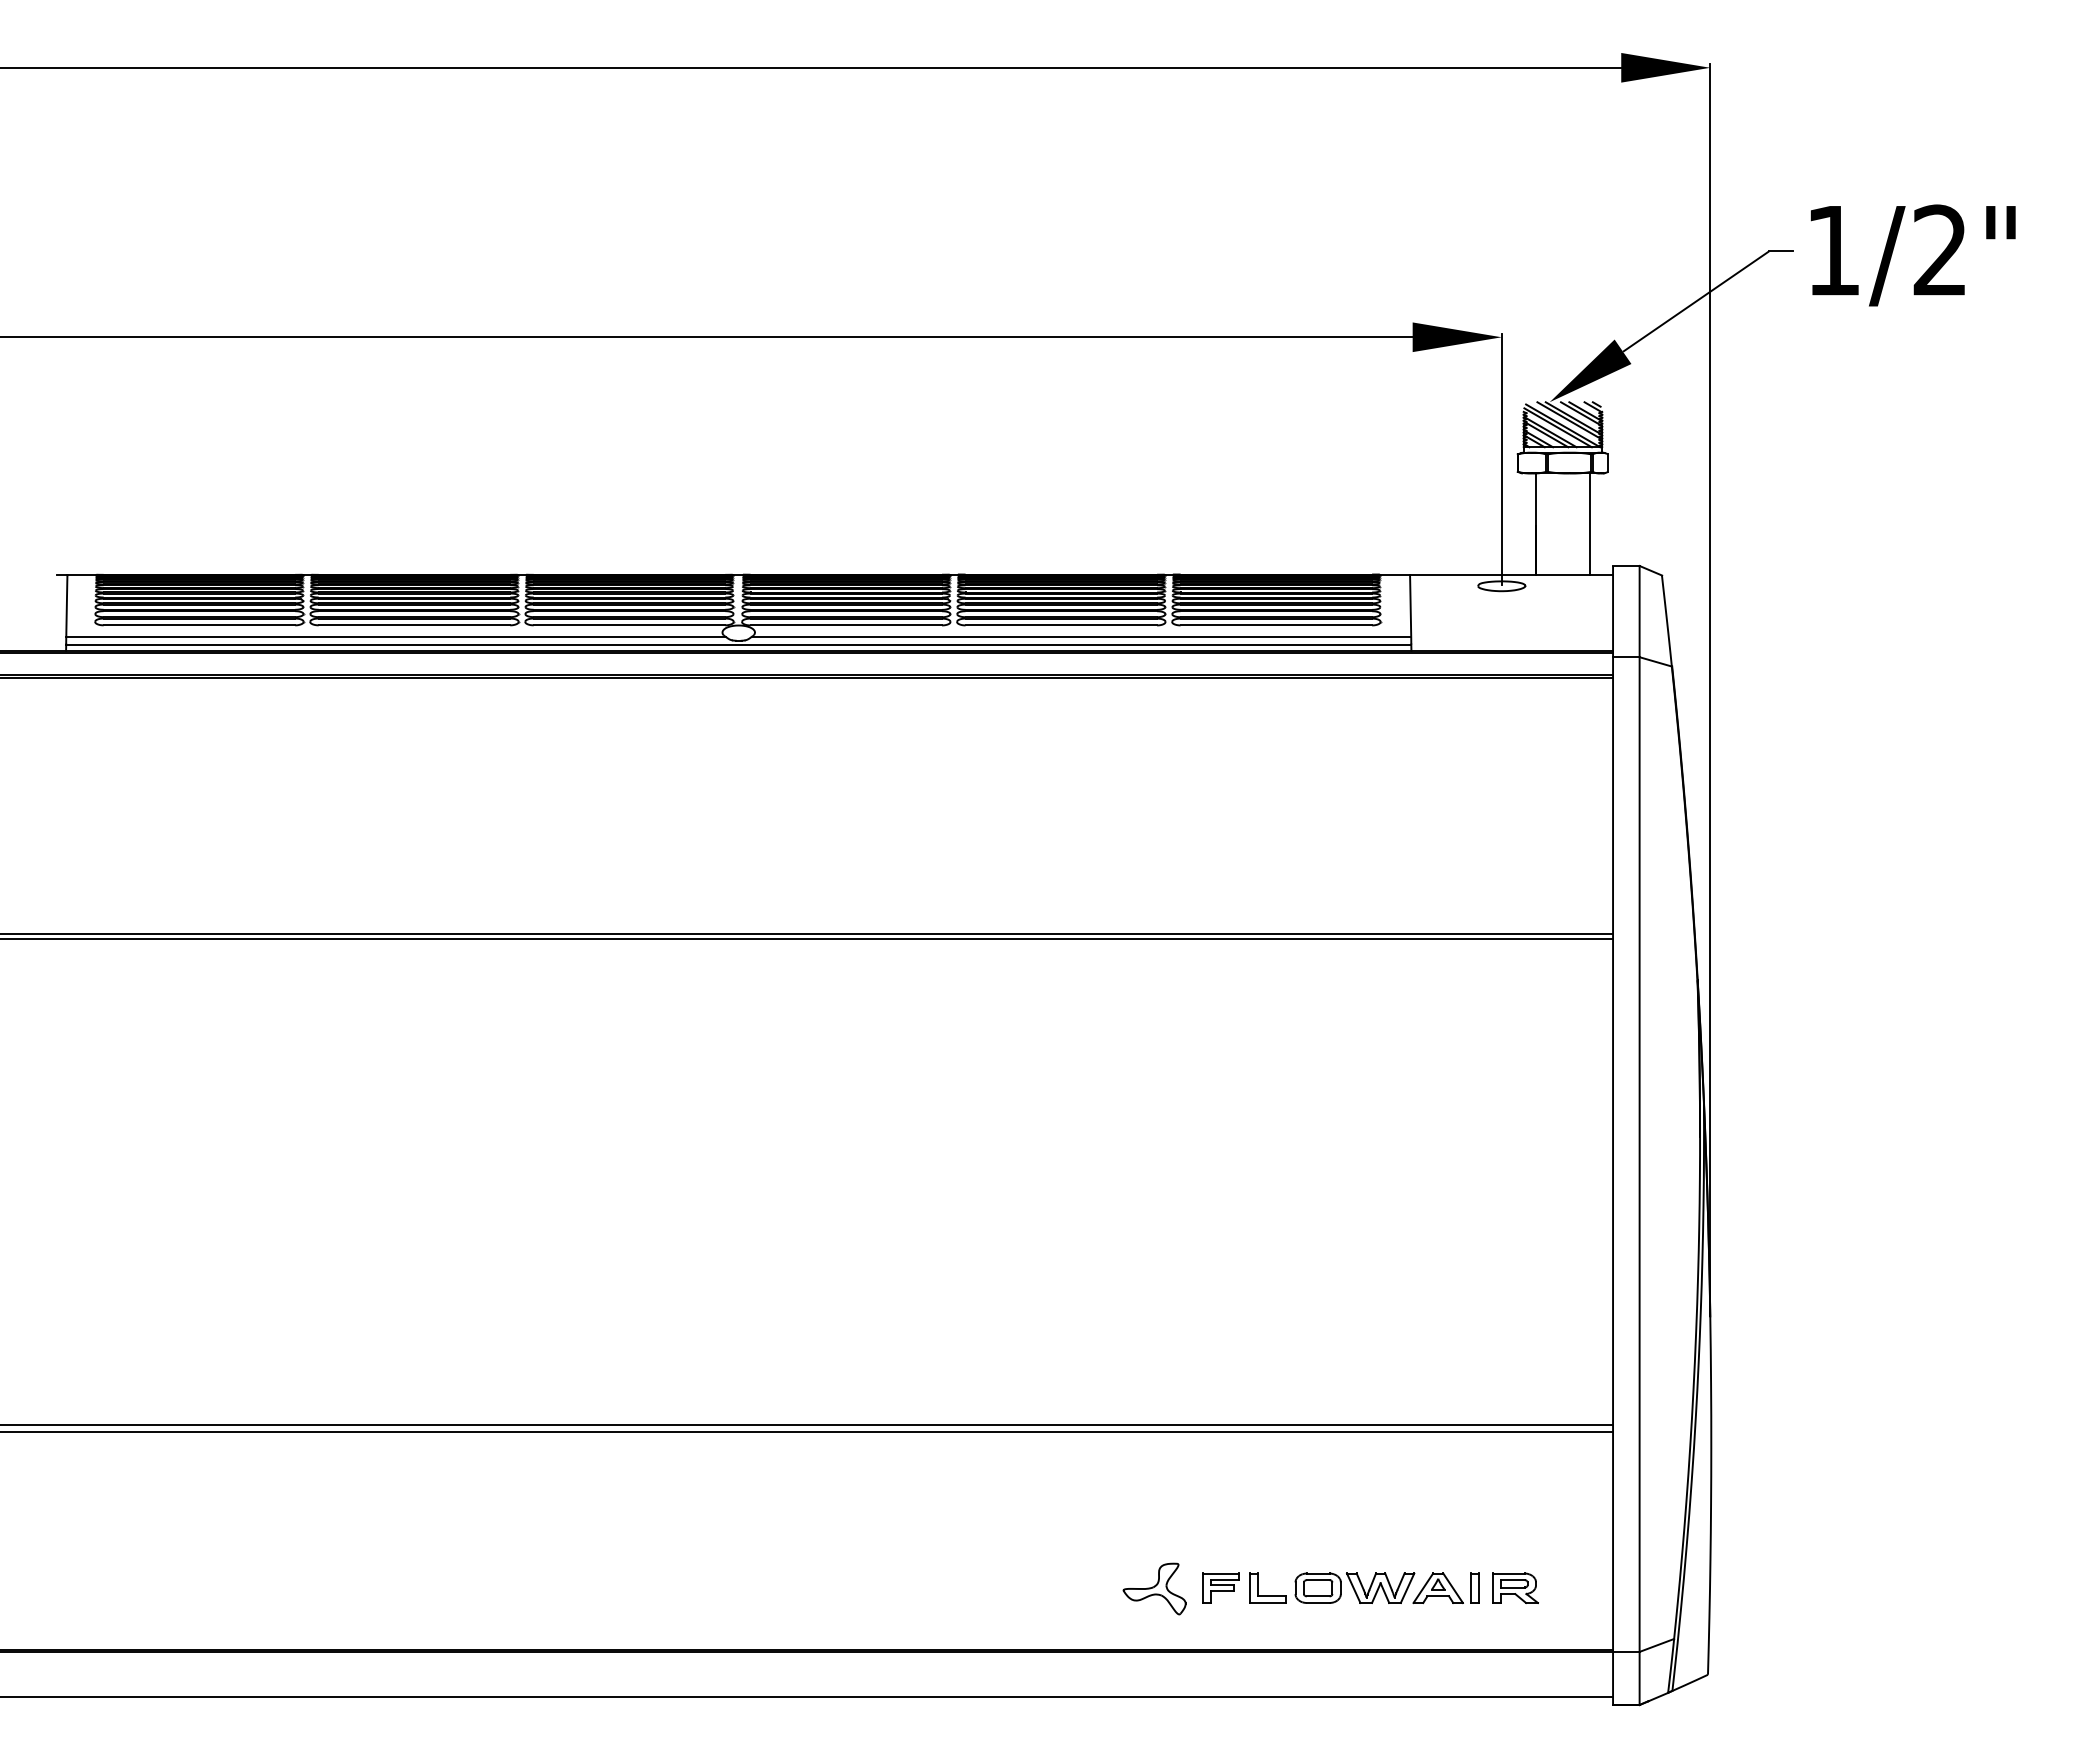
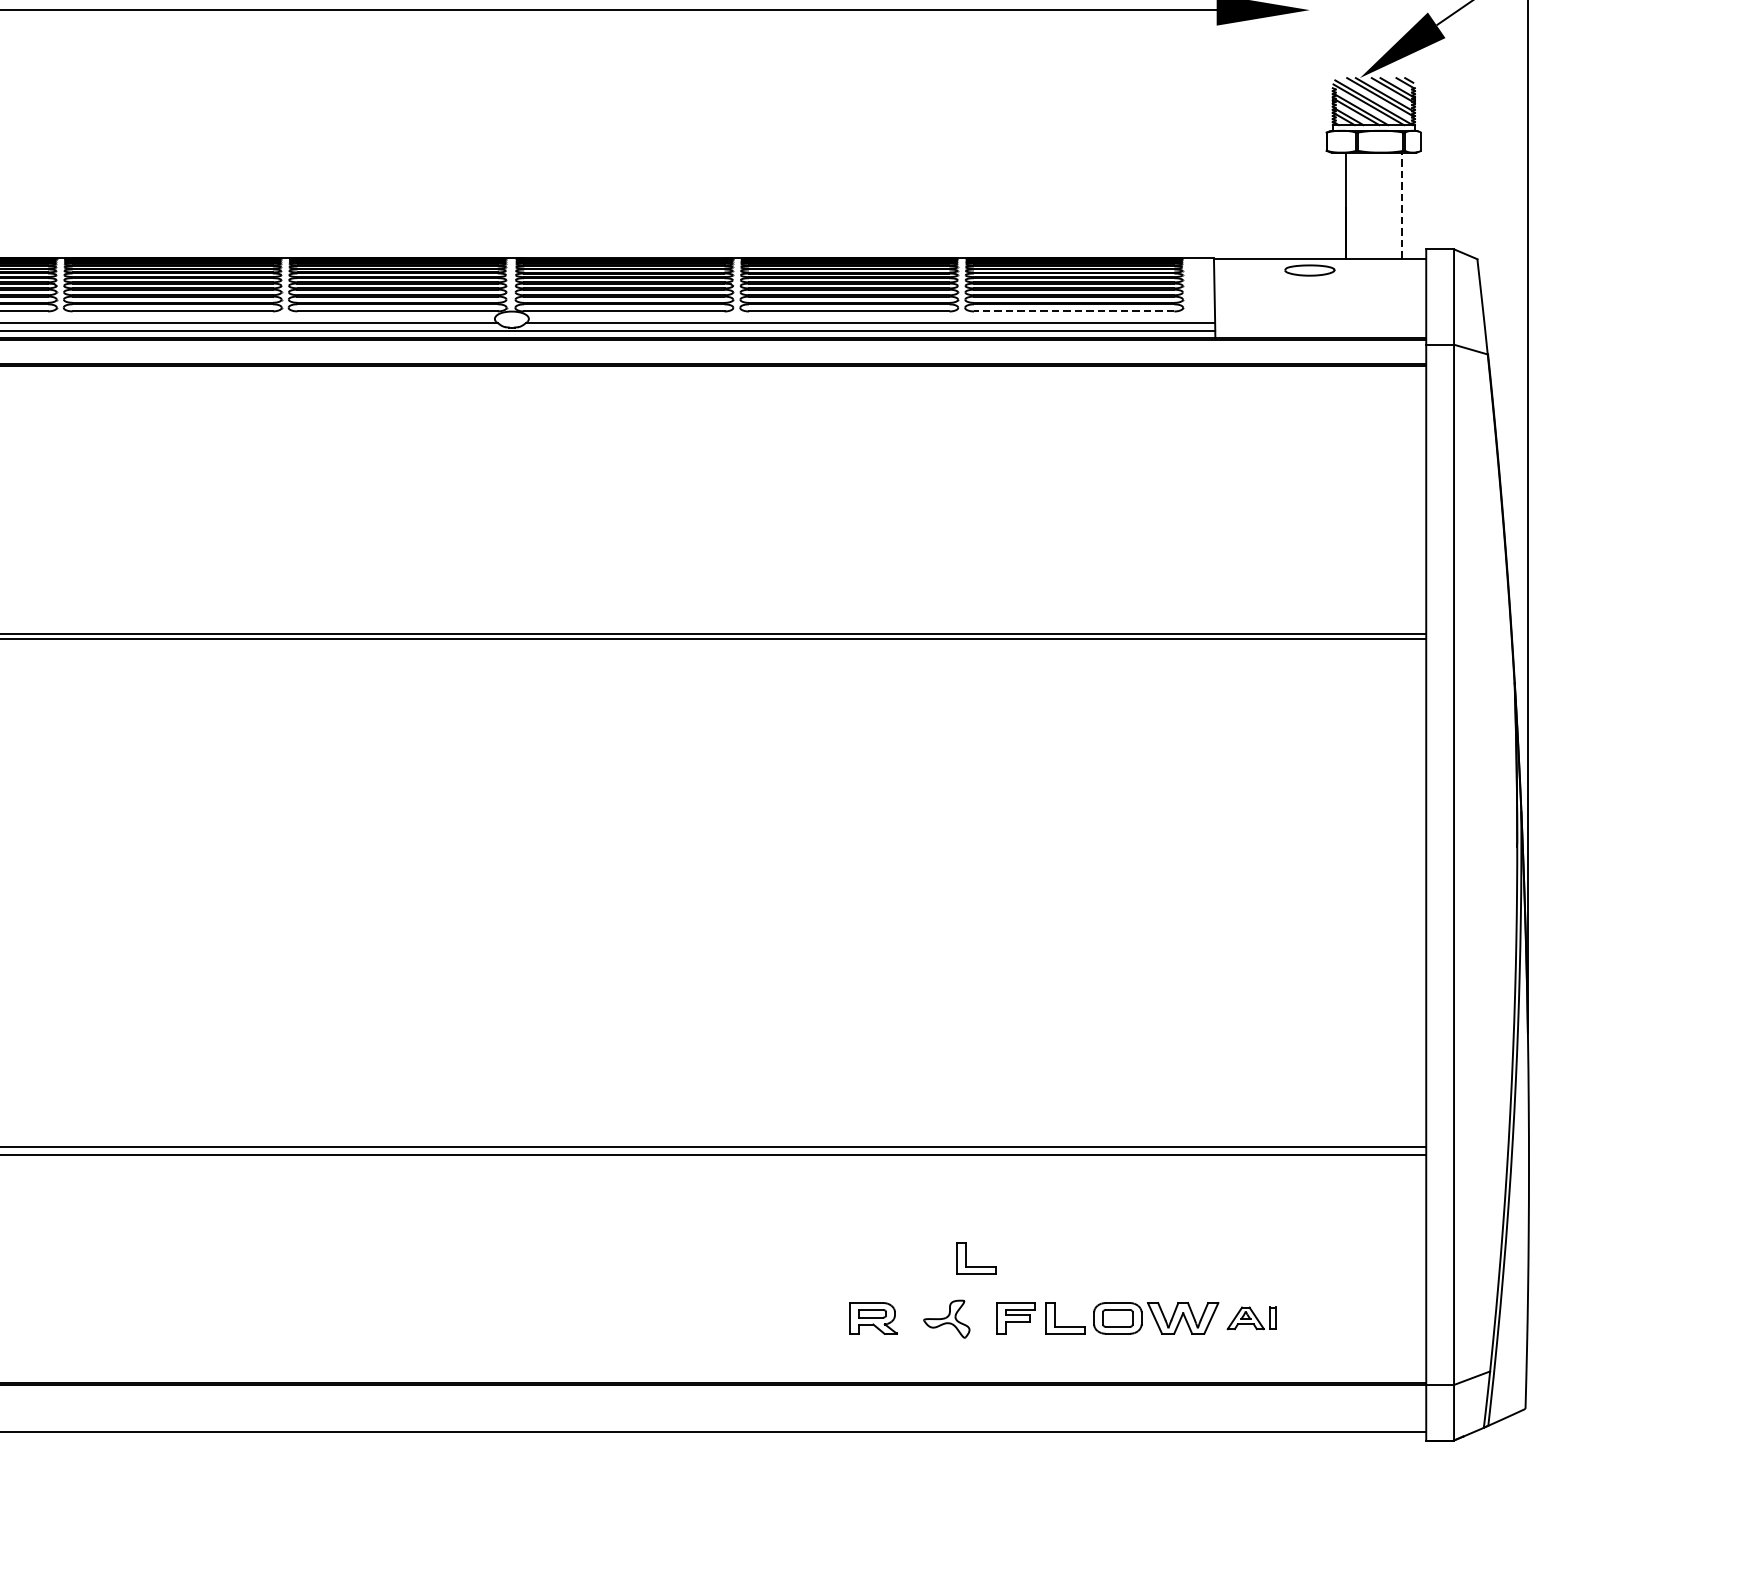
line: (1501, 458) -> (1309, 136), removed
line: (1589, 524) -> (1401, 205), solid -> dashed
line: (1276, 625) -> (1074, 311), solid -> dashed
part: (1182, 1538) -> (975, 1266), added
part: (1445, 1587) -> (1251, 1317), size x0.7
part: (1515, 1587) -> (873, 1317), moved
part: (1154, 1588) -> (946, 1318), size x0.7

